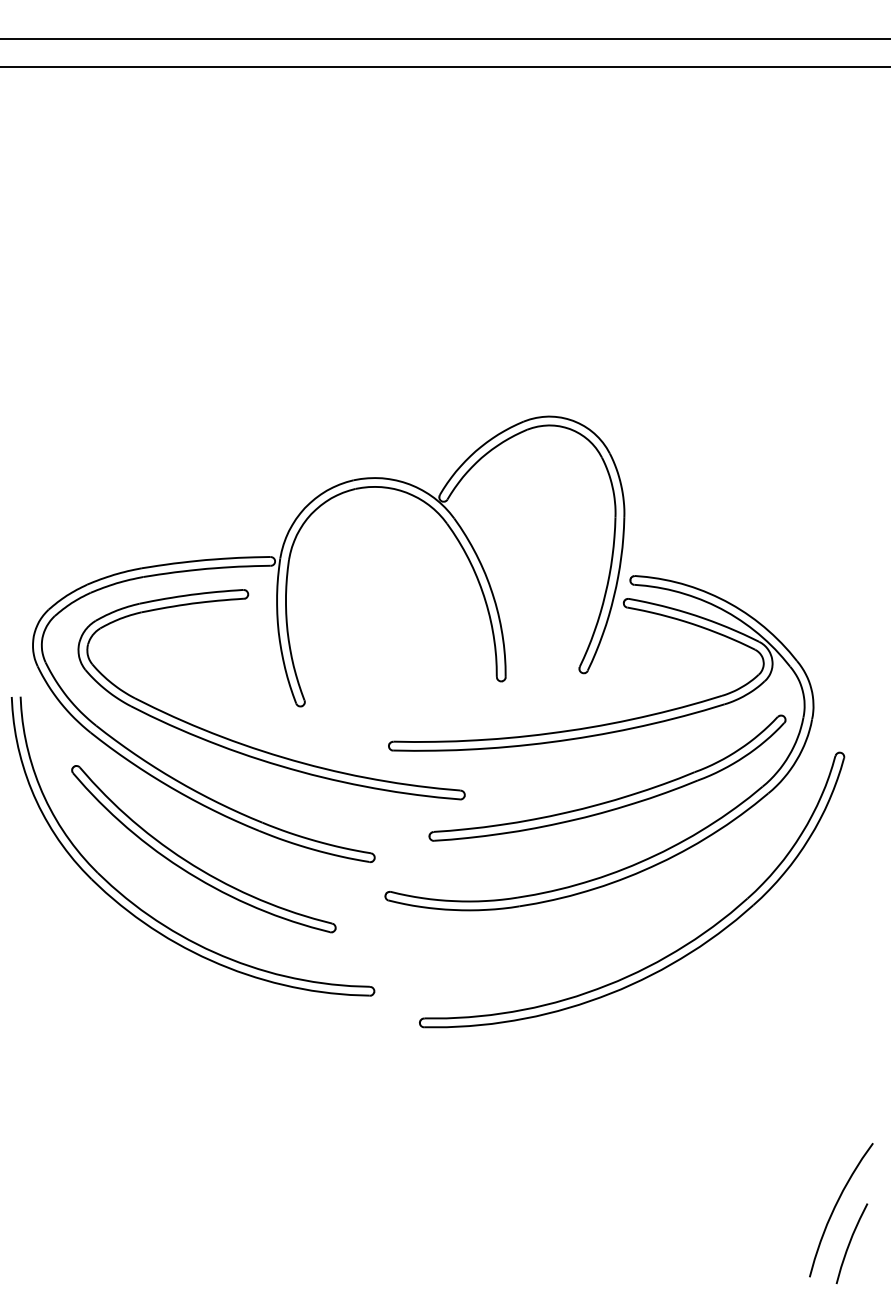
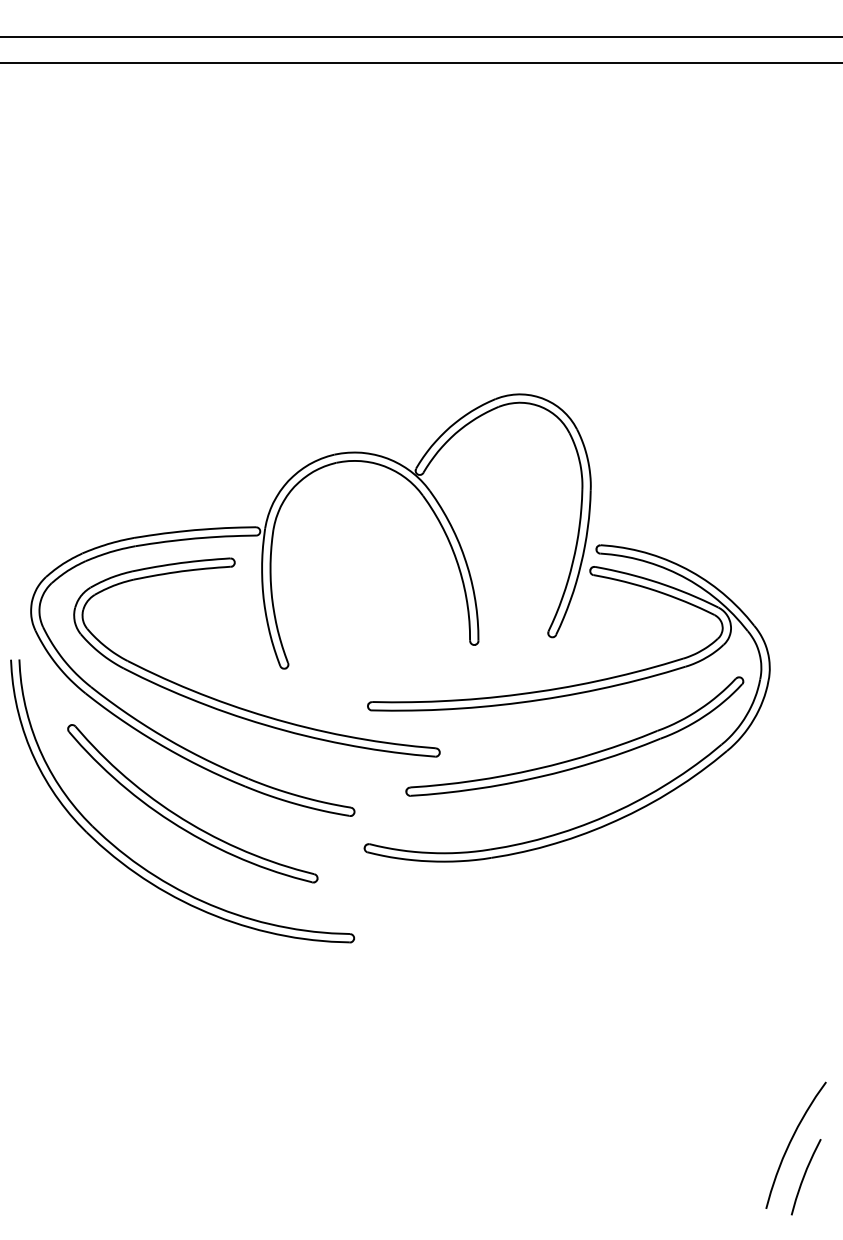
part: (671, 952) -> (635, 901), removed

